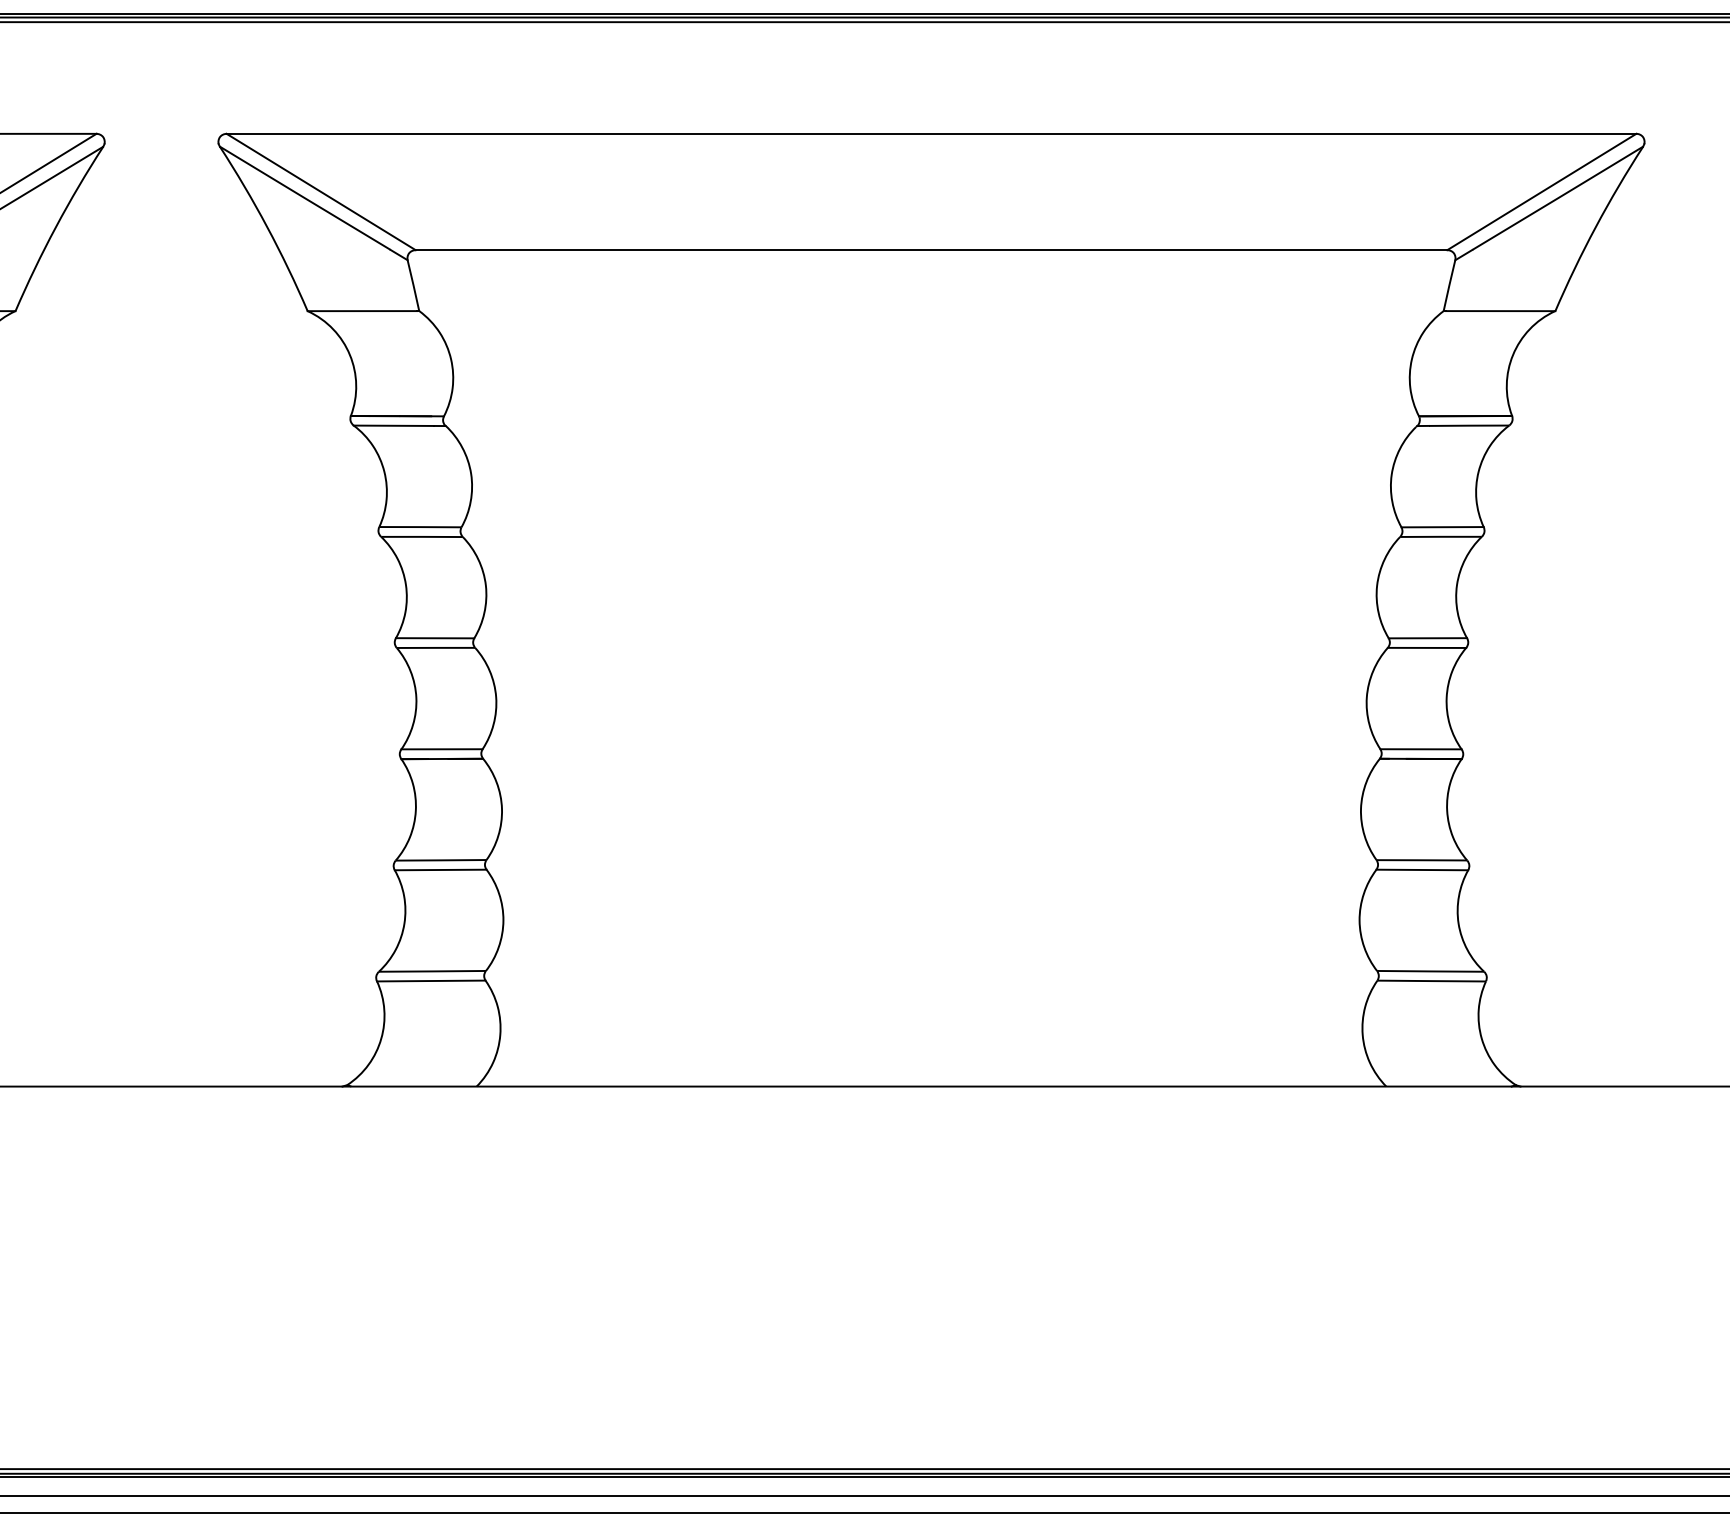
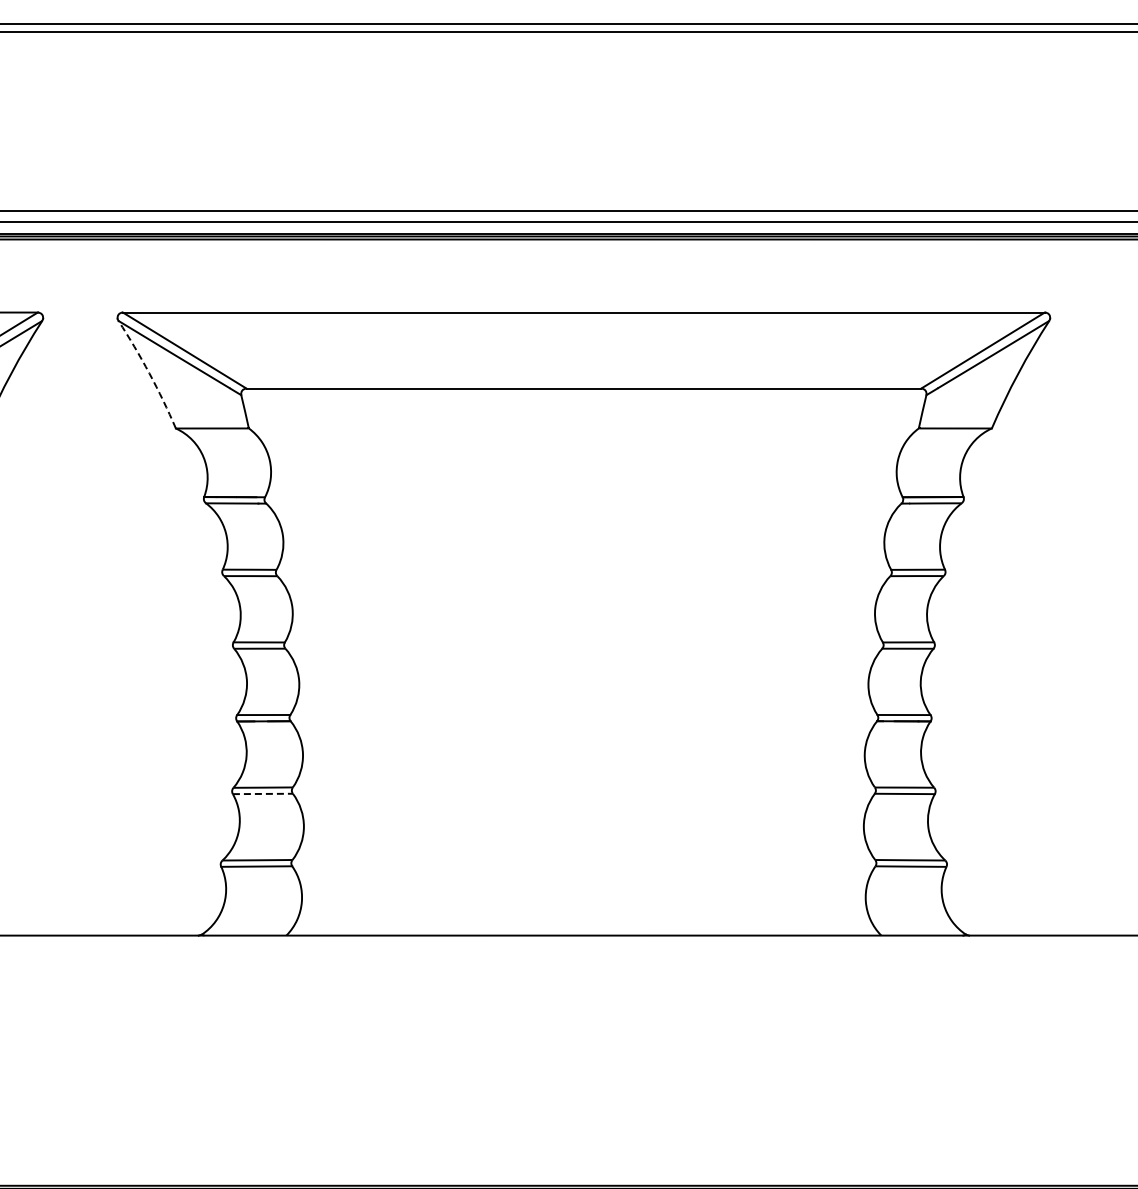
arc: (267, 227) -> (149, 373), solid -> dashed
line: (440, 869) -> (262, 793), solid -> dashed

